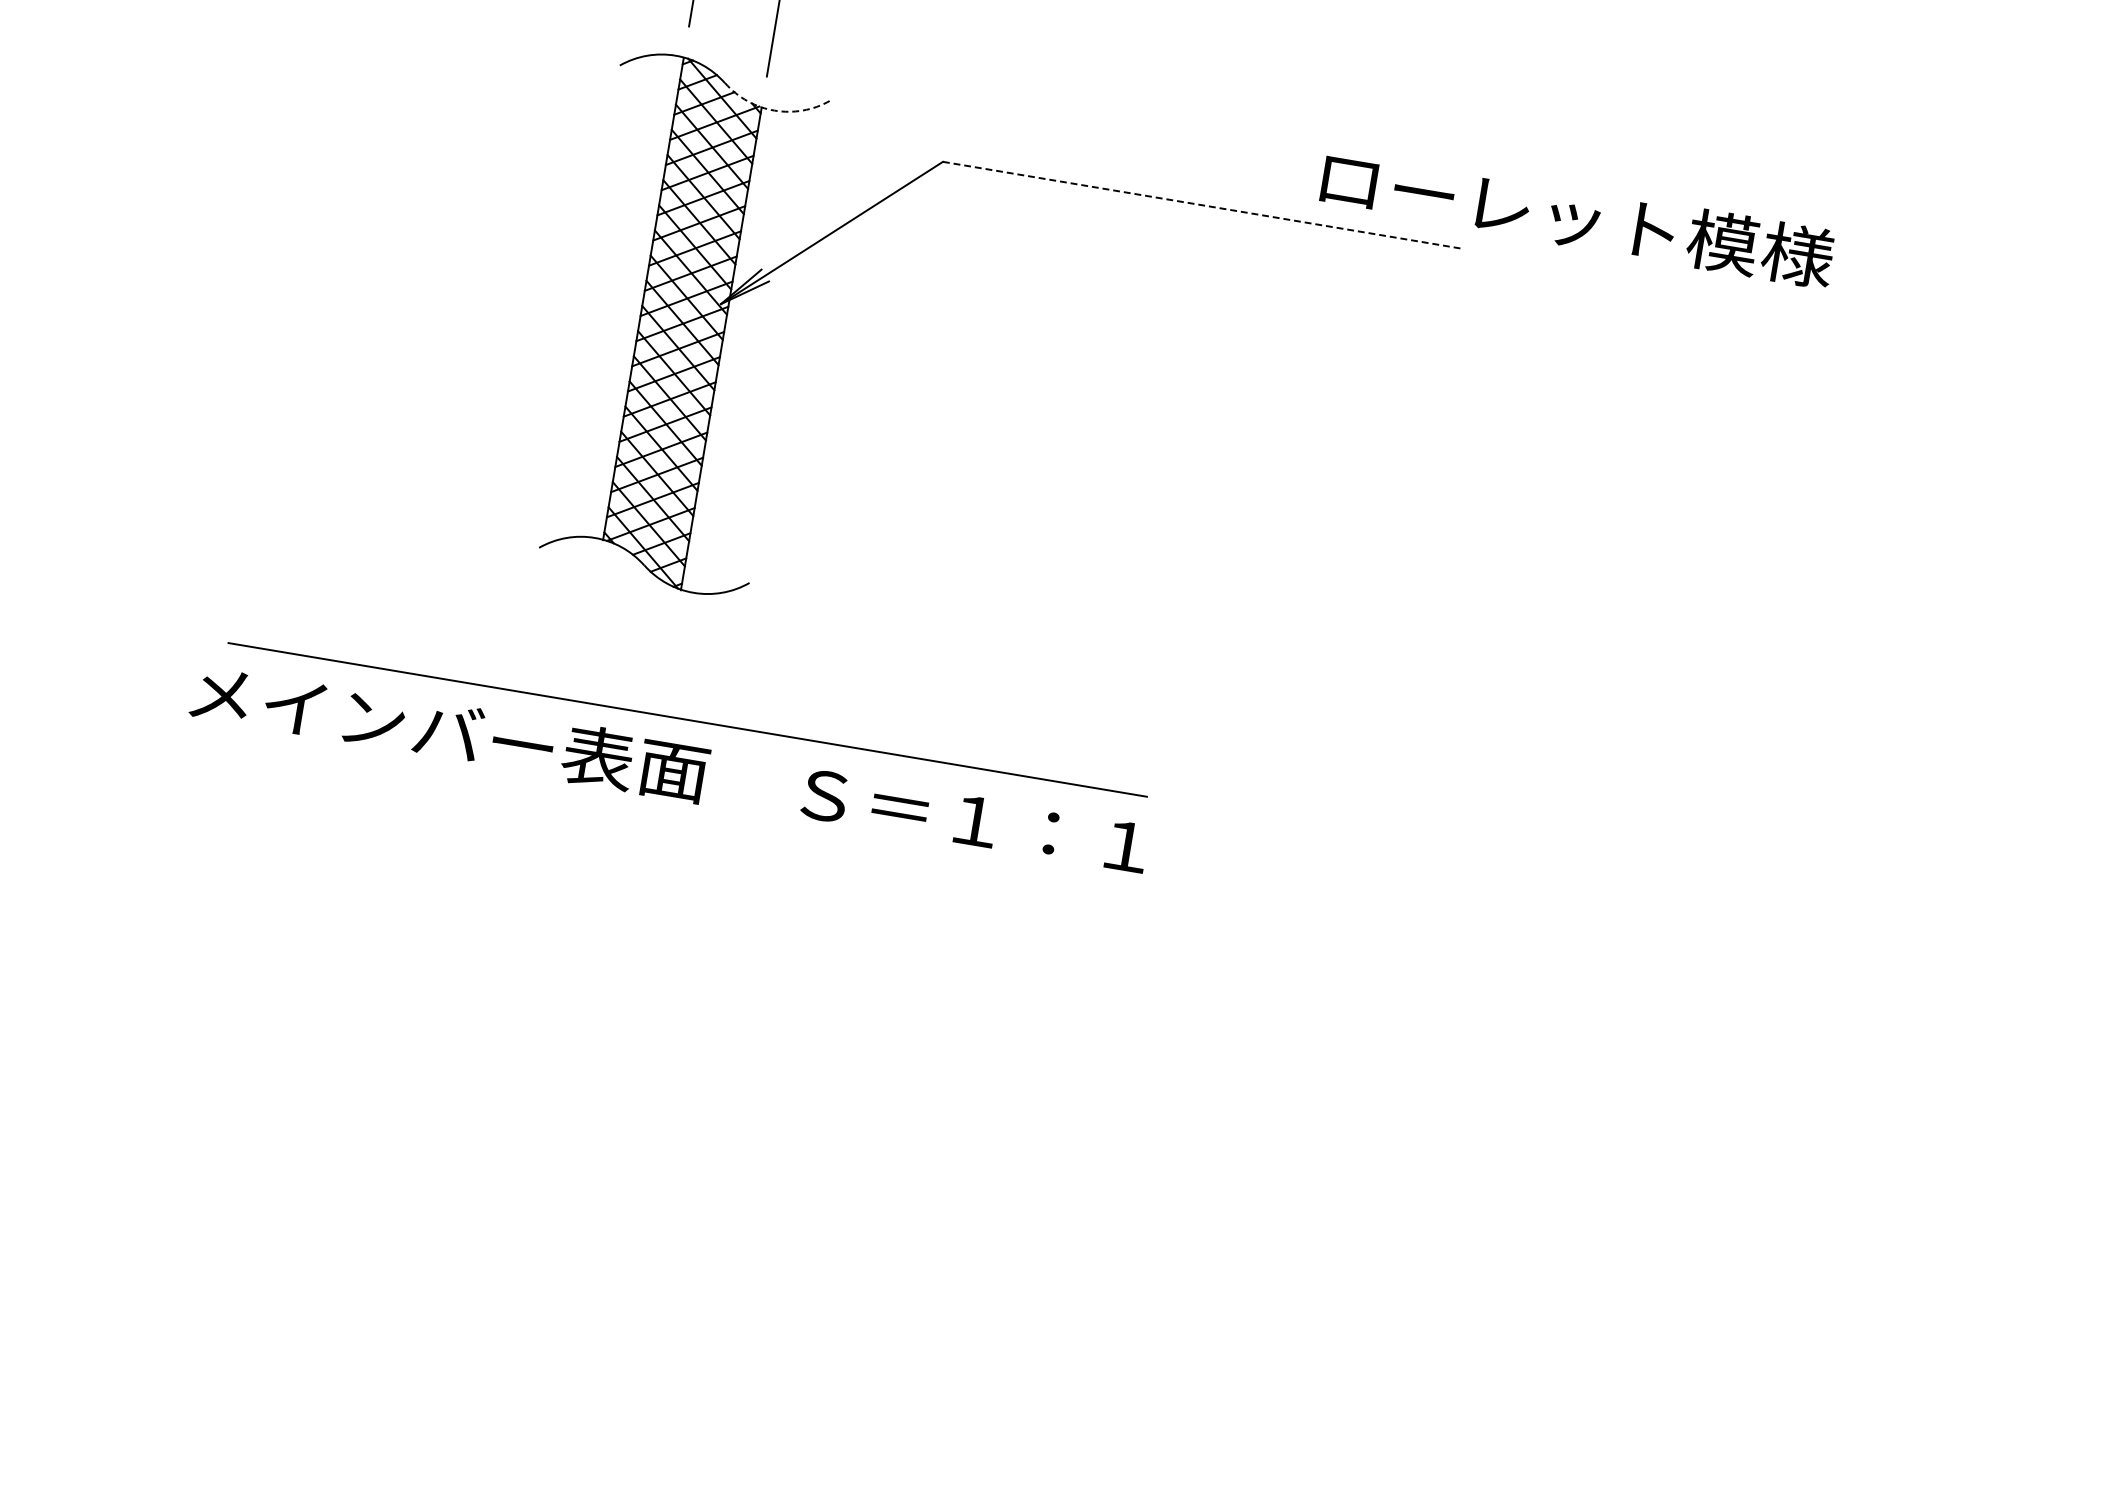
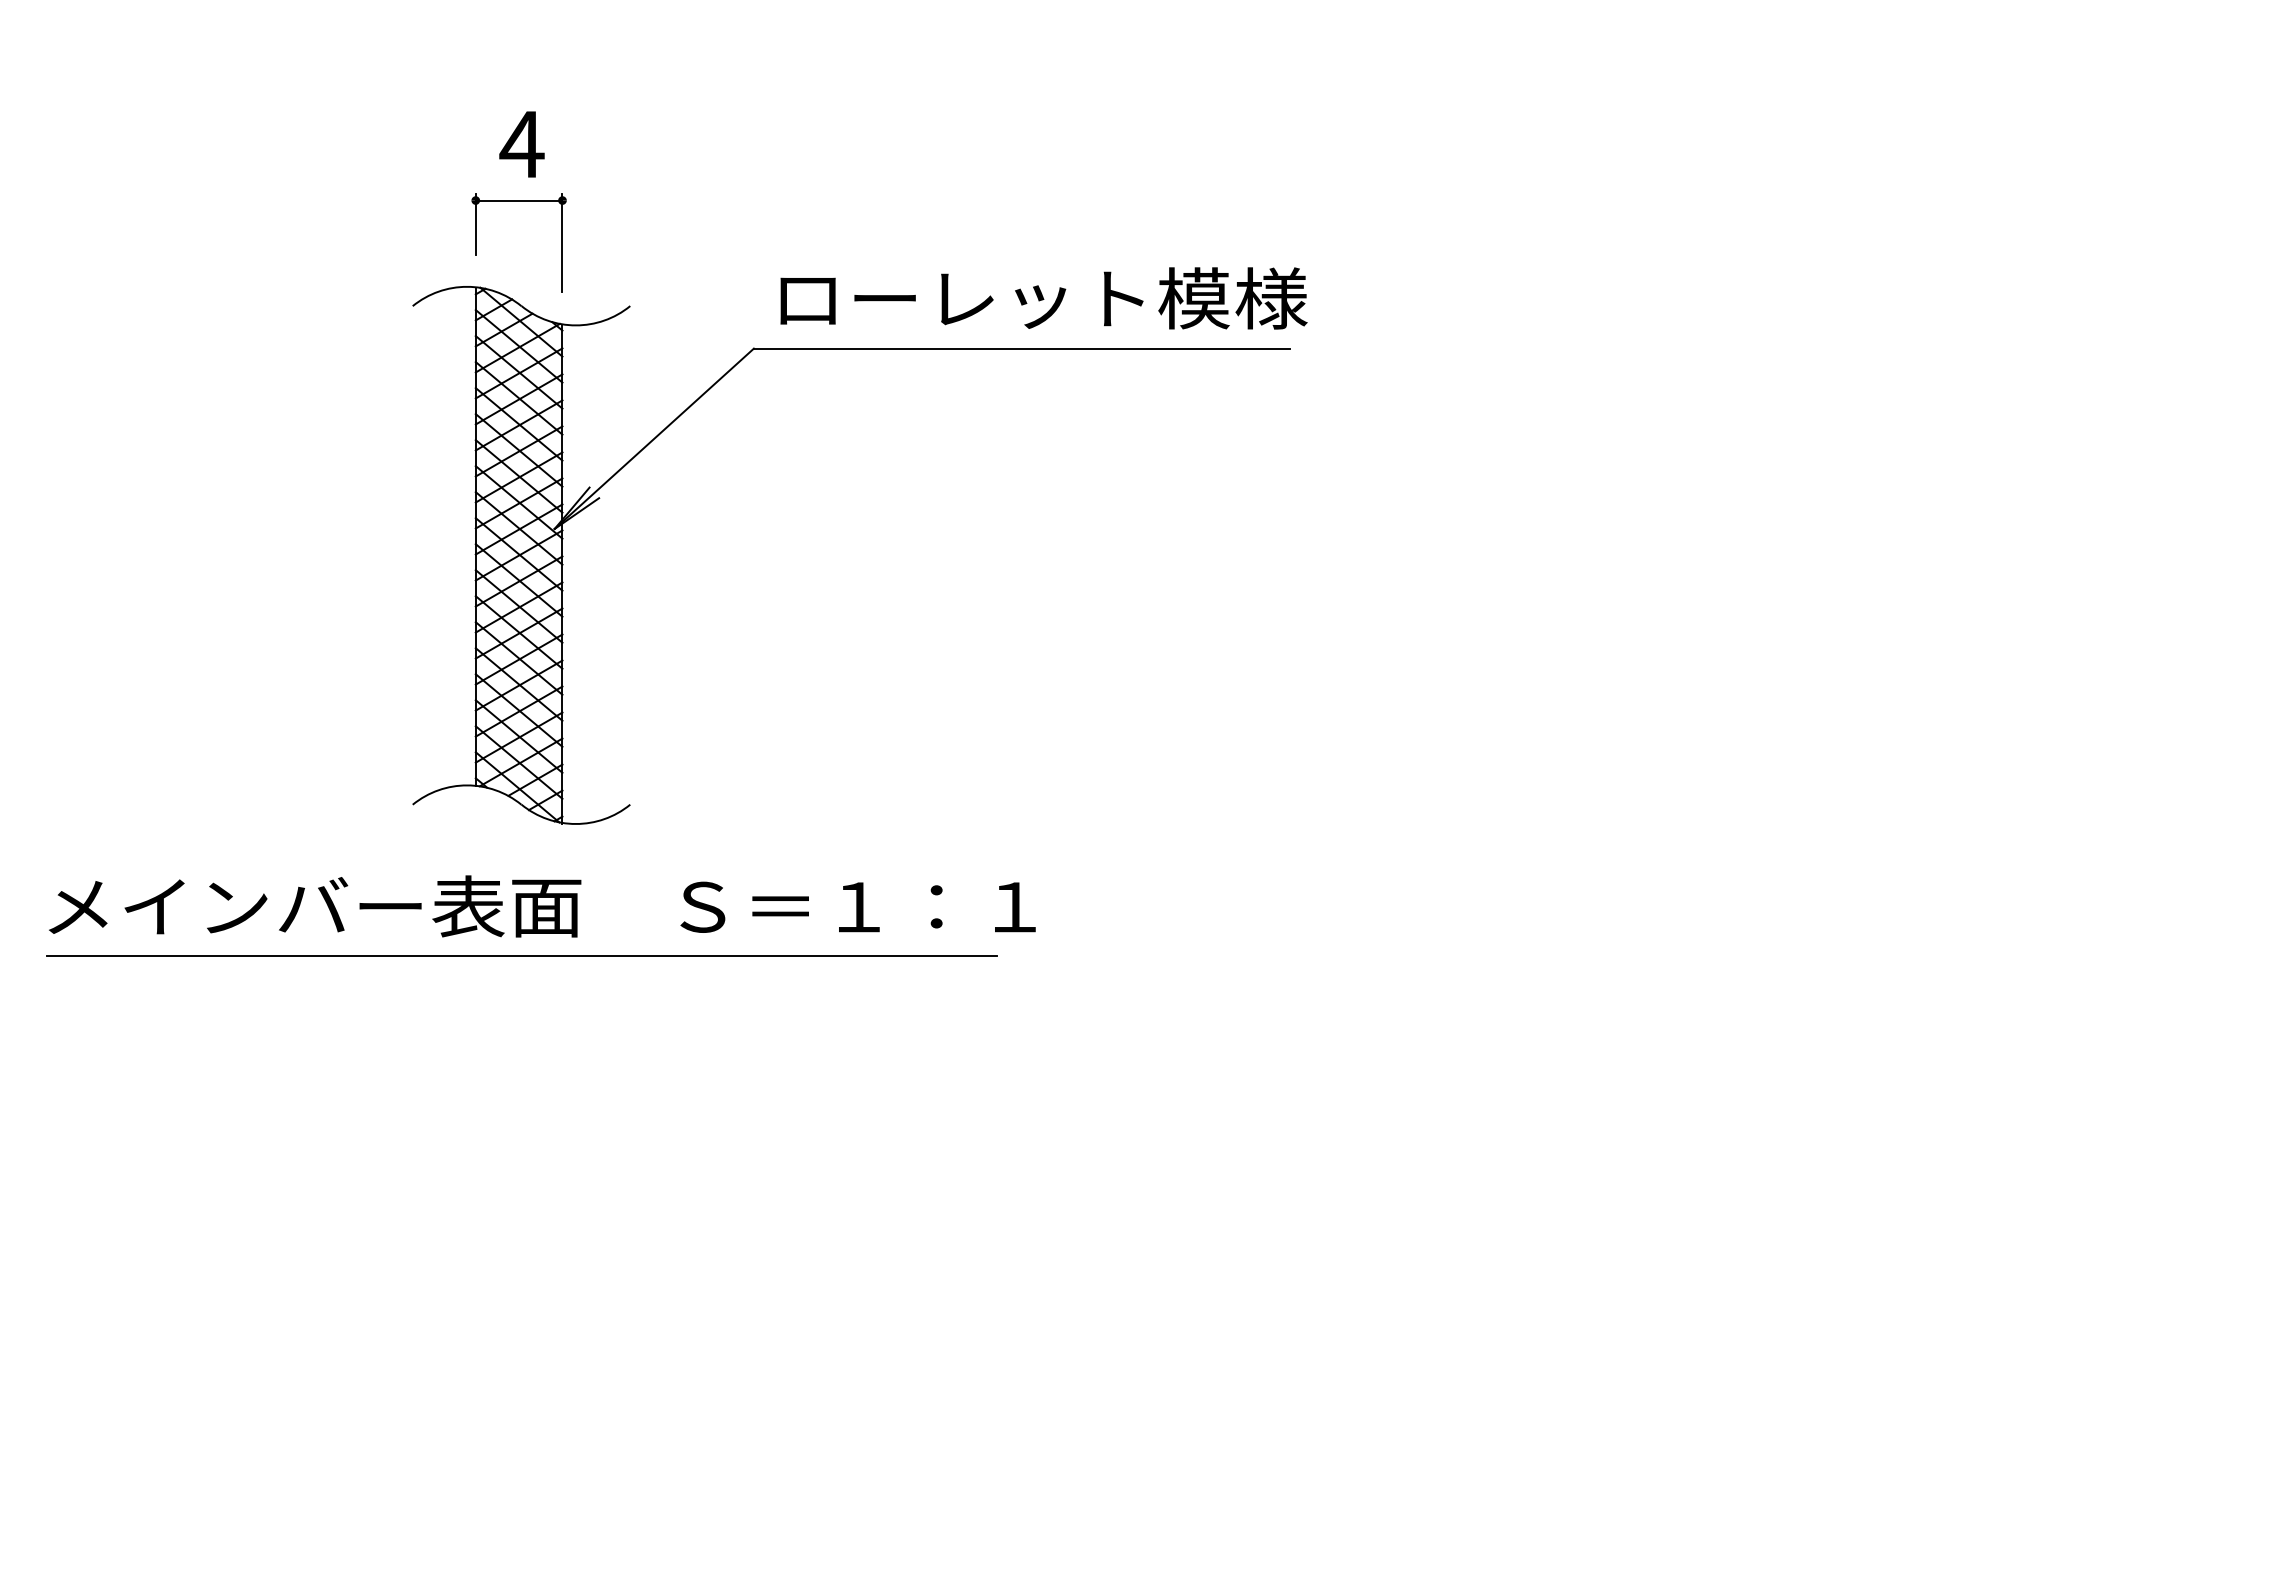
arc: (774, 110) -> (575, 325), dashed -> solid
line: (1201, 205) -> (1021, 348), dashed -> solid
text: (1577, 218) -> (1043, 298), moved
line: (687, 719) -> (521, 955), moved
text: (669, 769) -> (542, 906), moved

